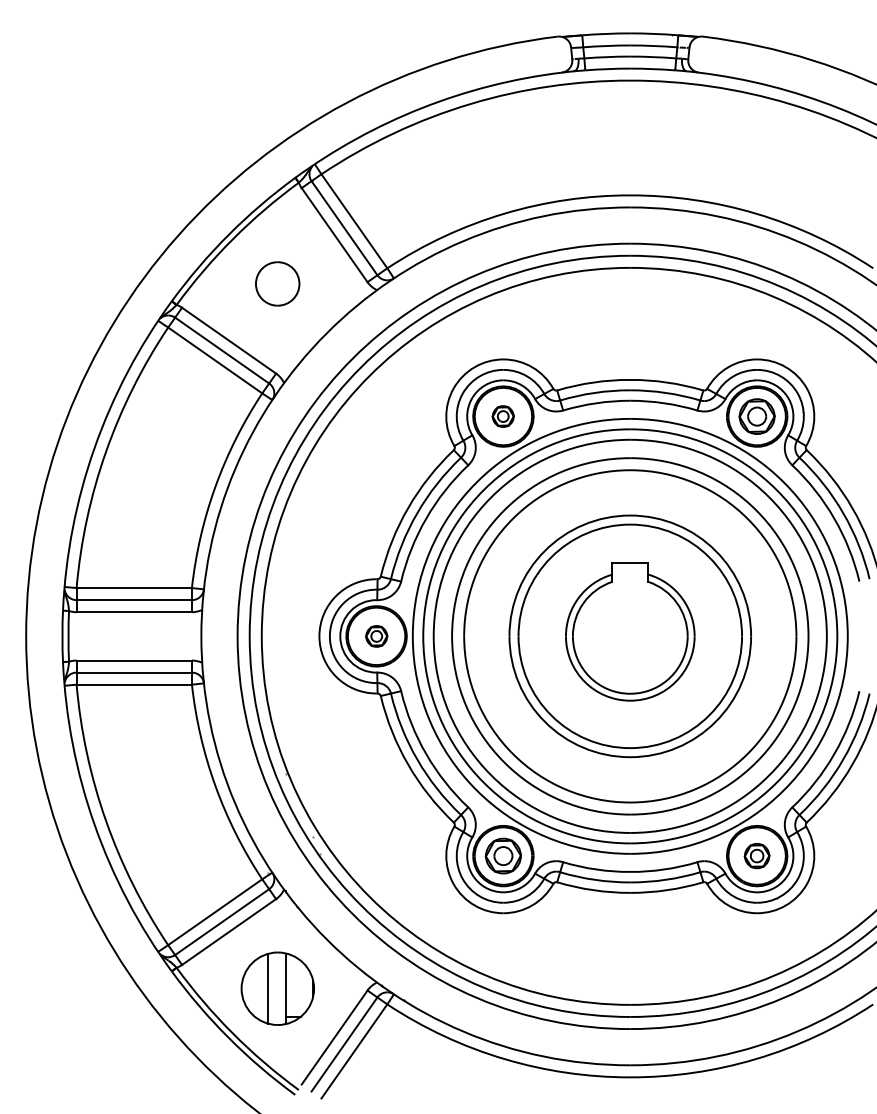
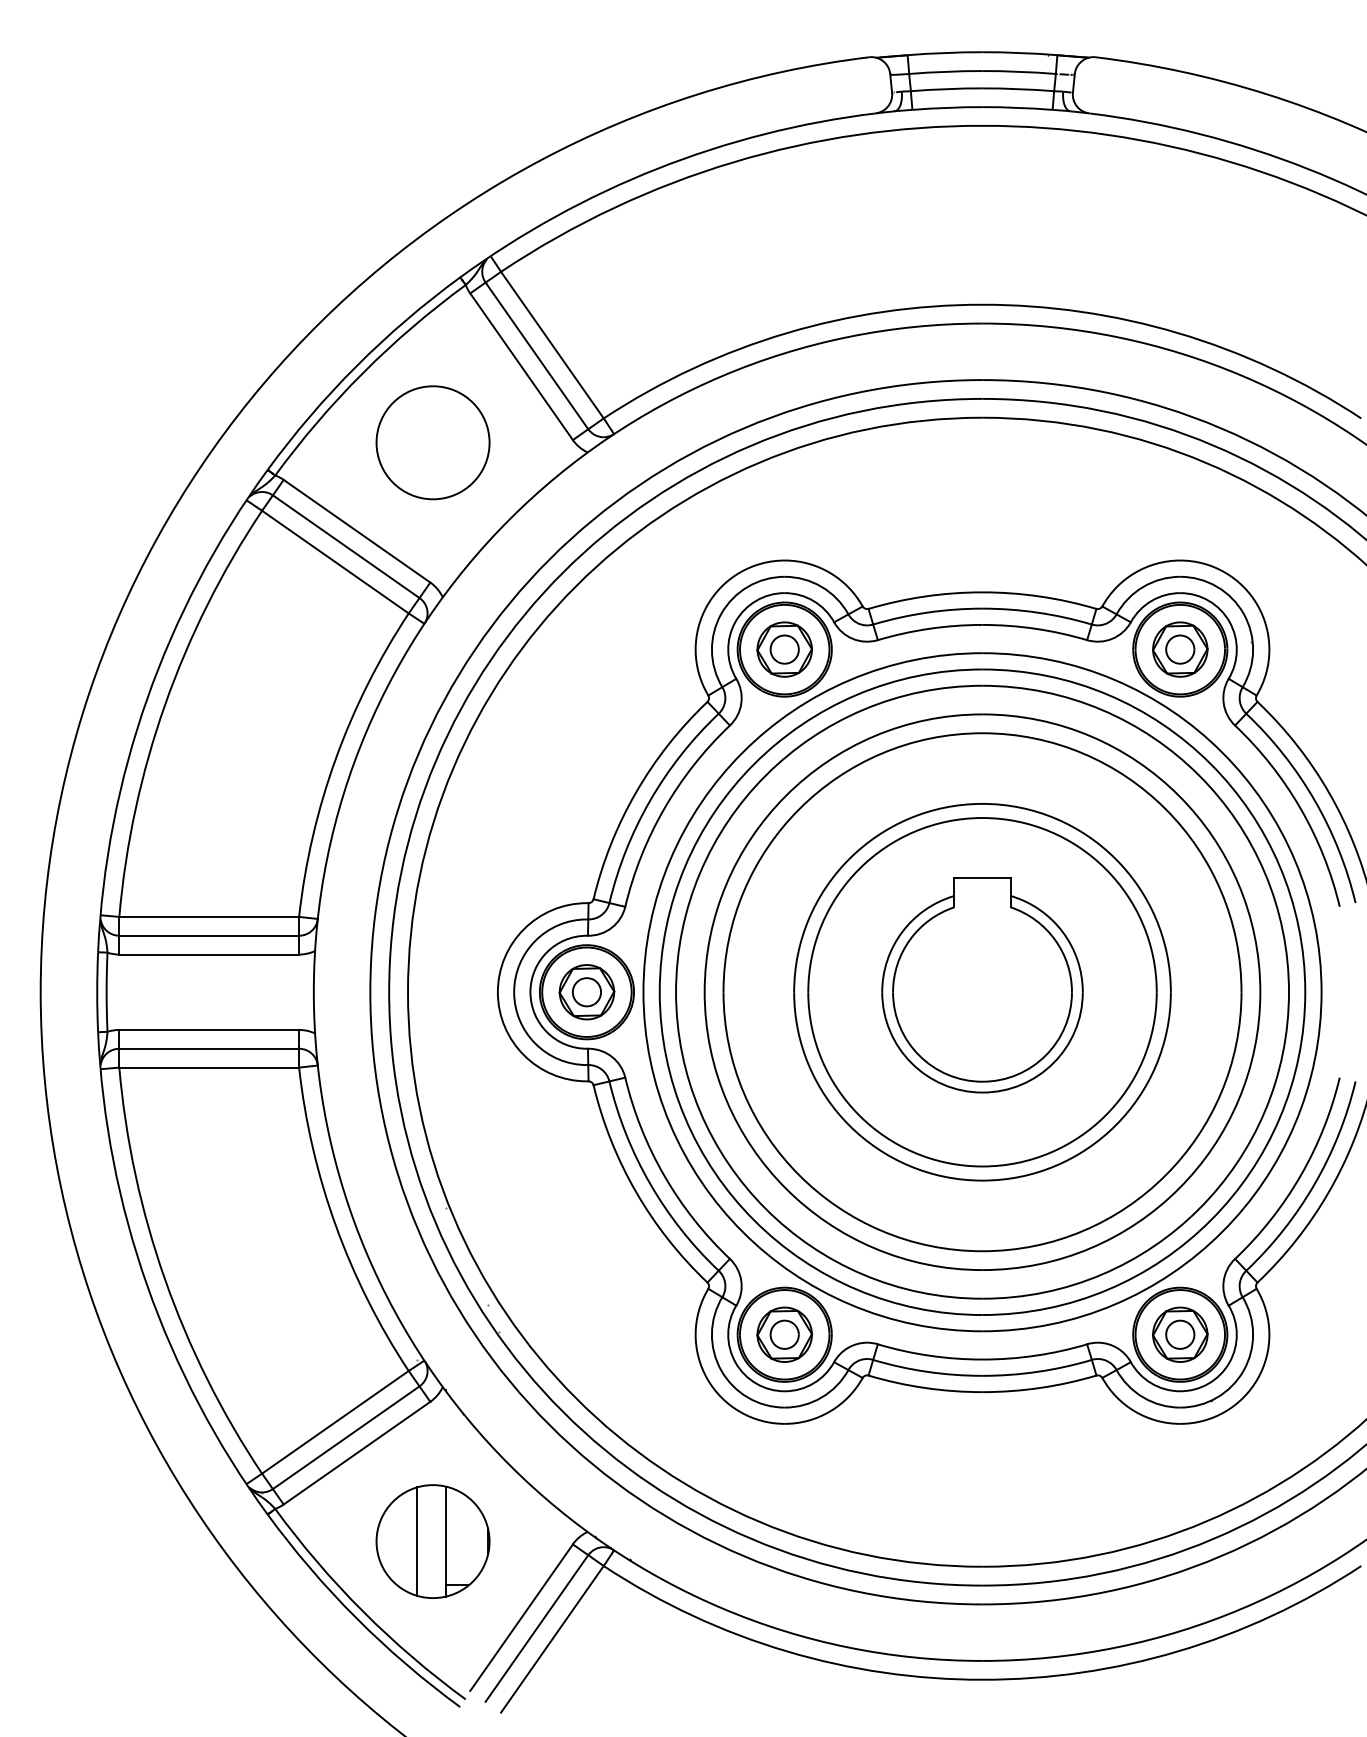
part: (277, 283) -> (432, 442), size x1.67
part: (502, 416) -> (783, 649), size x1.67
part: (376, 636) -> (586, 992), size x1.67
part: (756, 855) -> (1179, 1333), size x1.43

